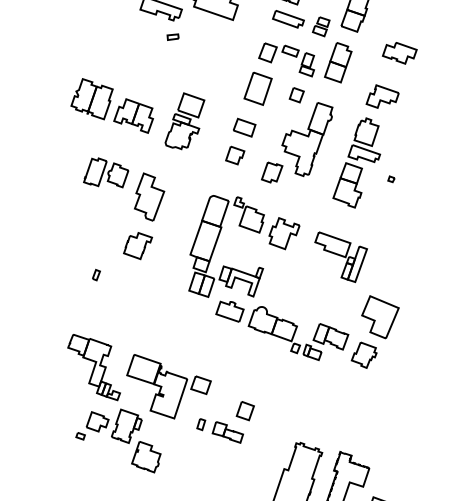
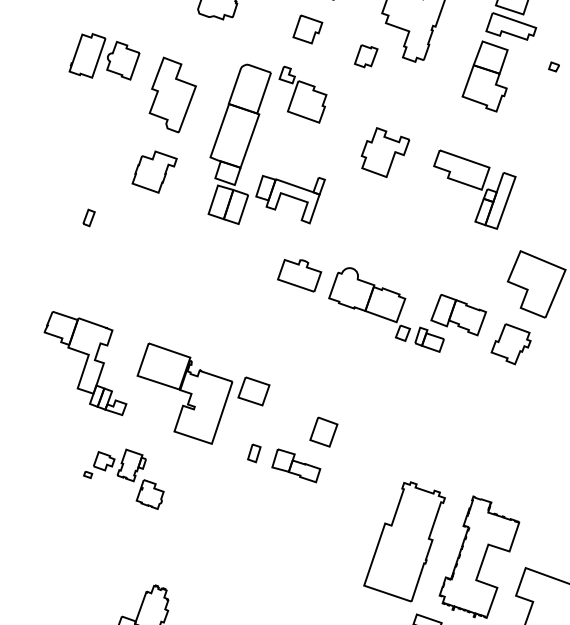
part: (272, 172) -> (366, 56), size x0.7
part: (217, 242) -> (253, 138), moved
part: (118, 440) -> (123, 478), size x0.6

